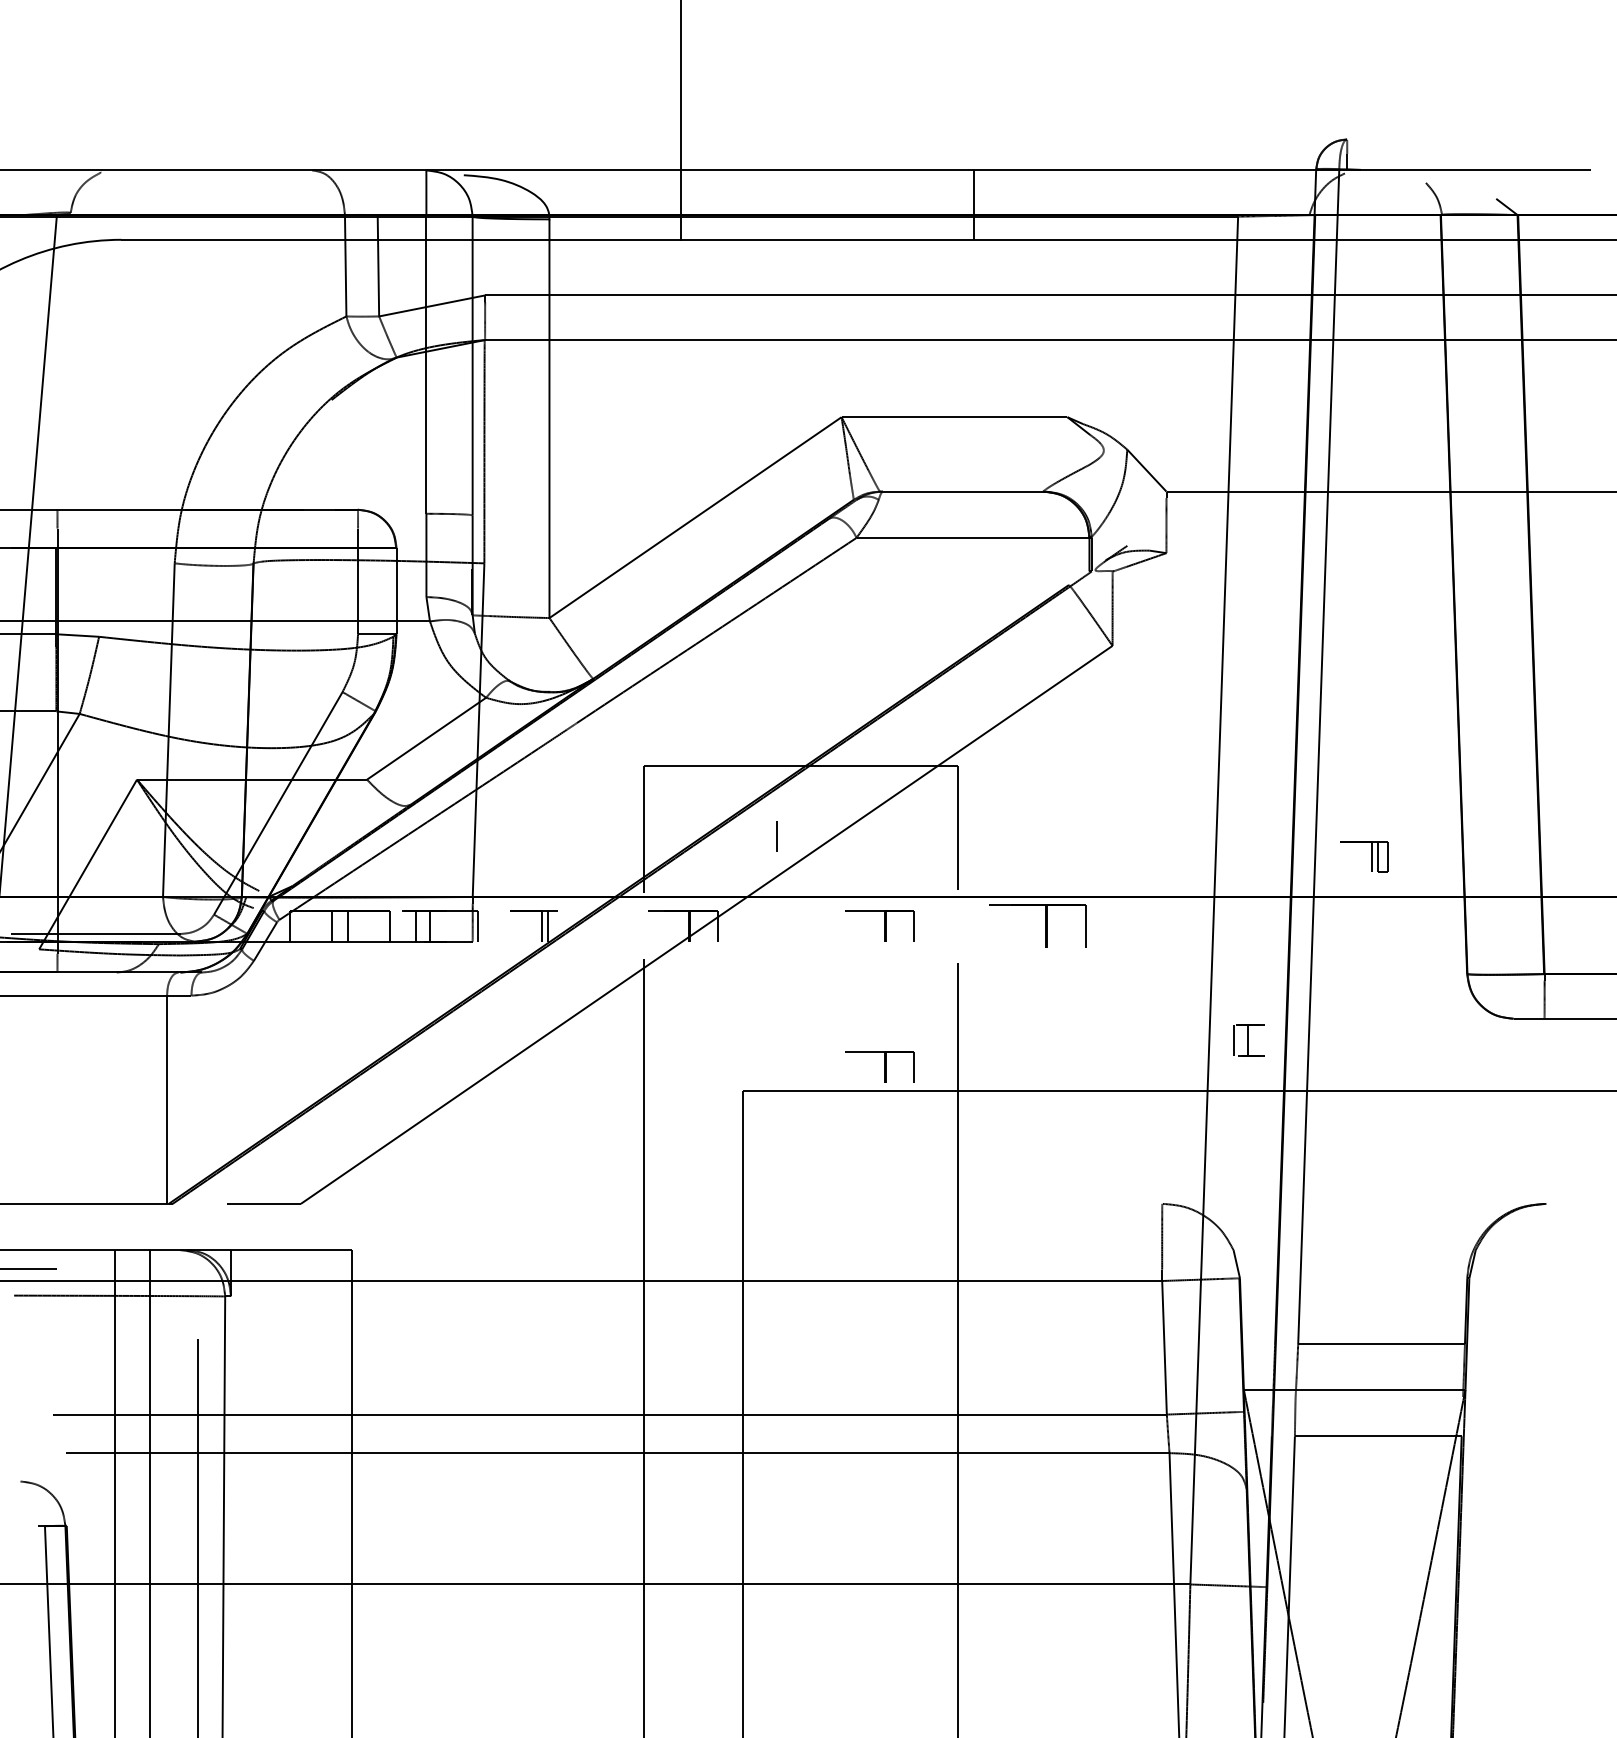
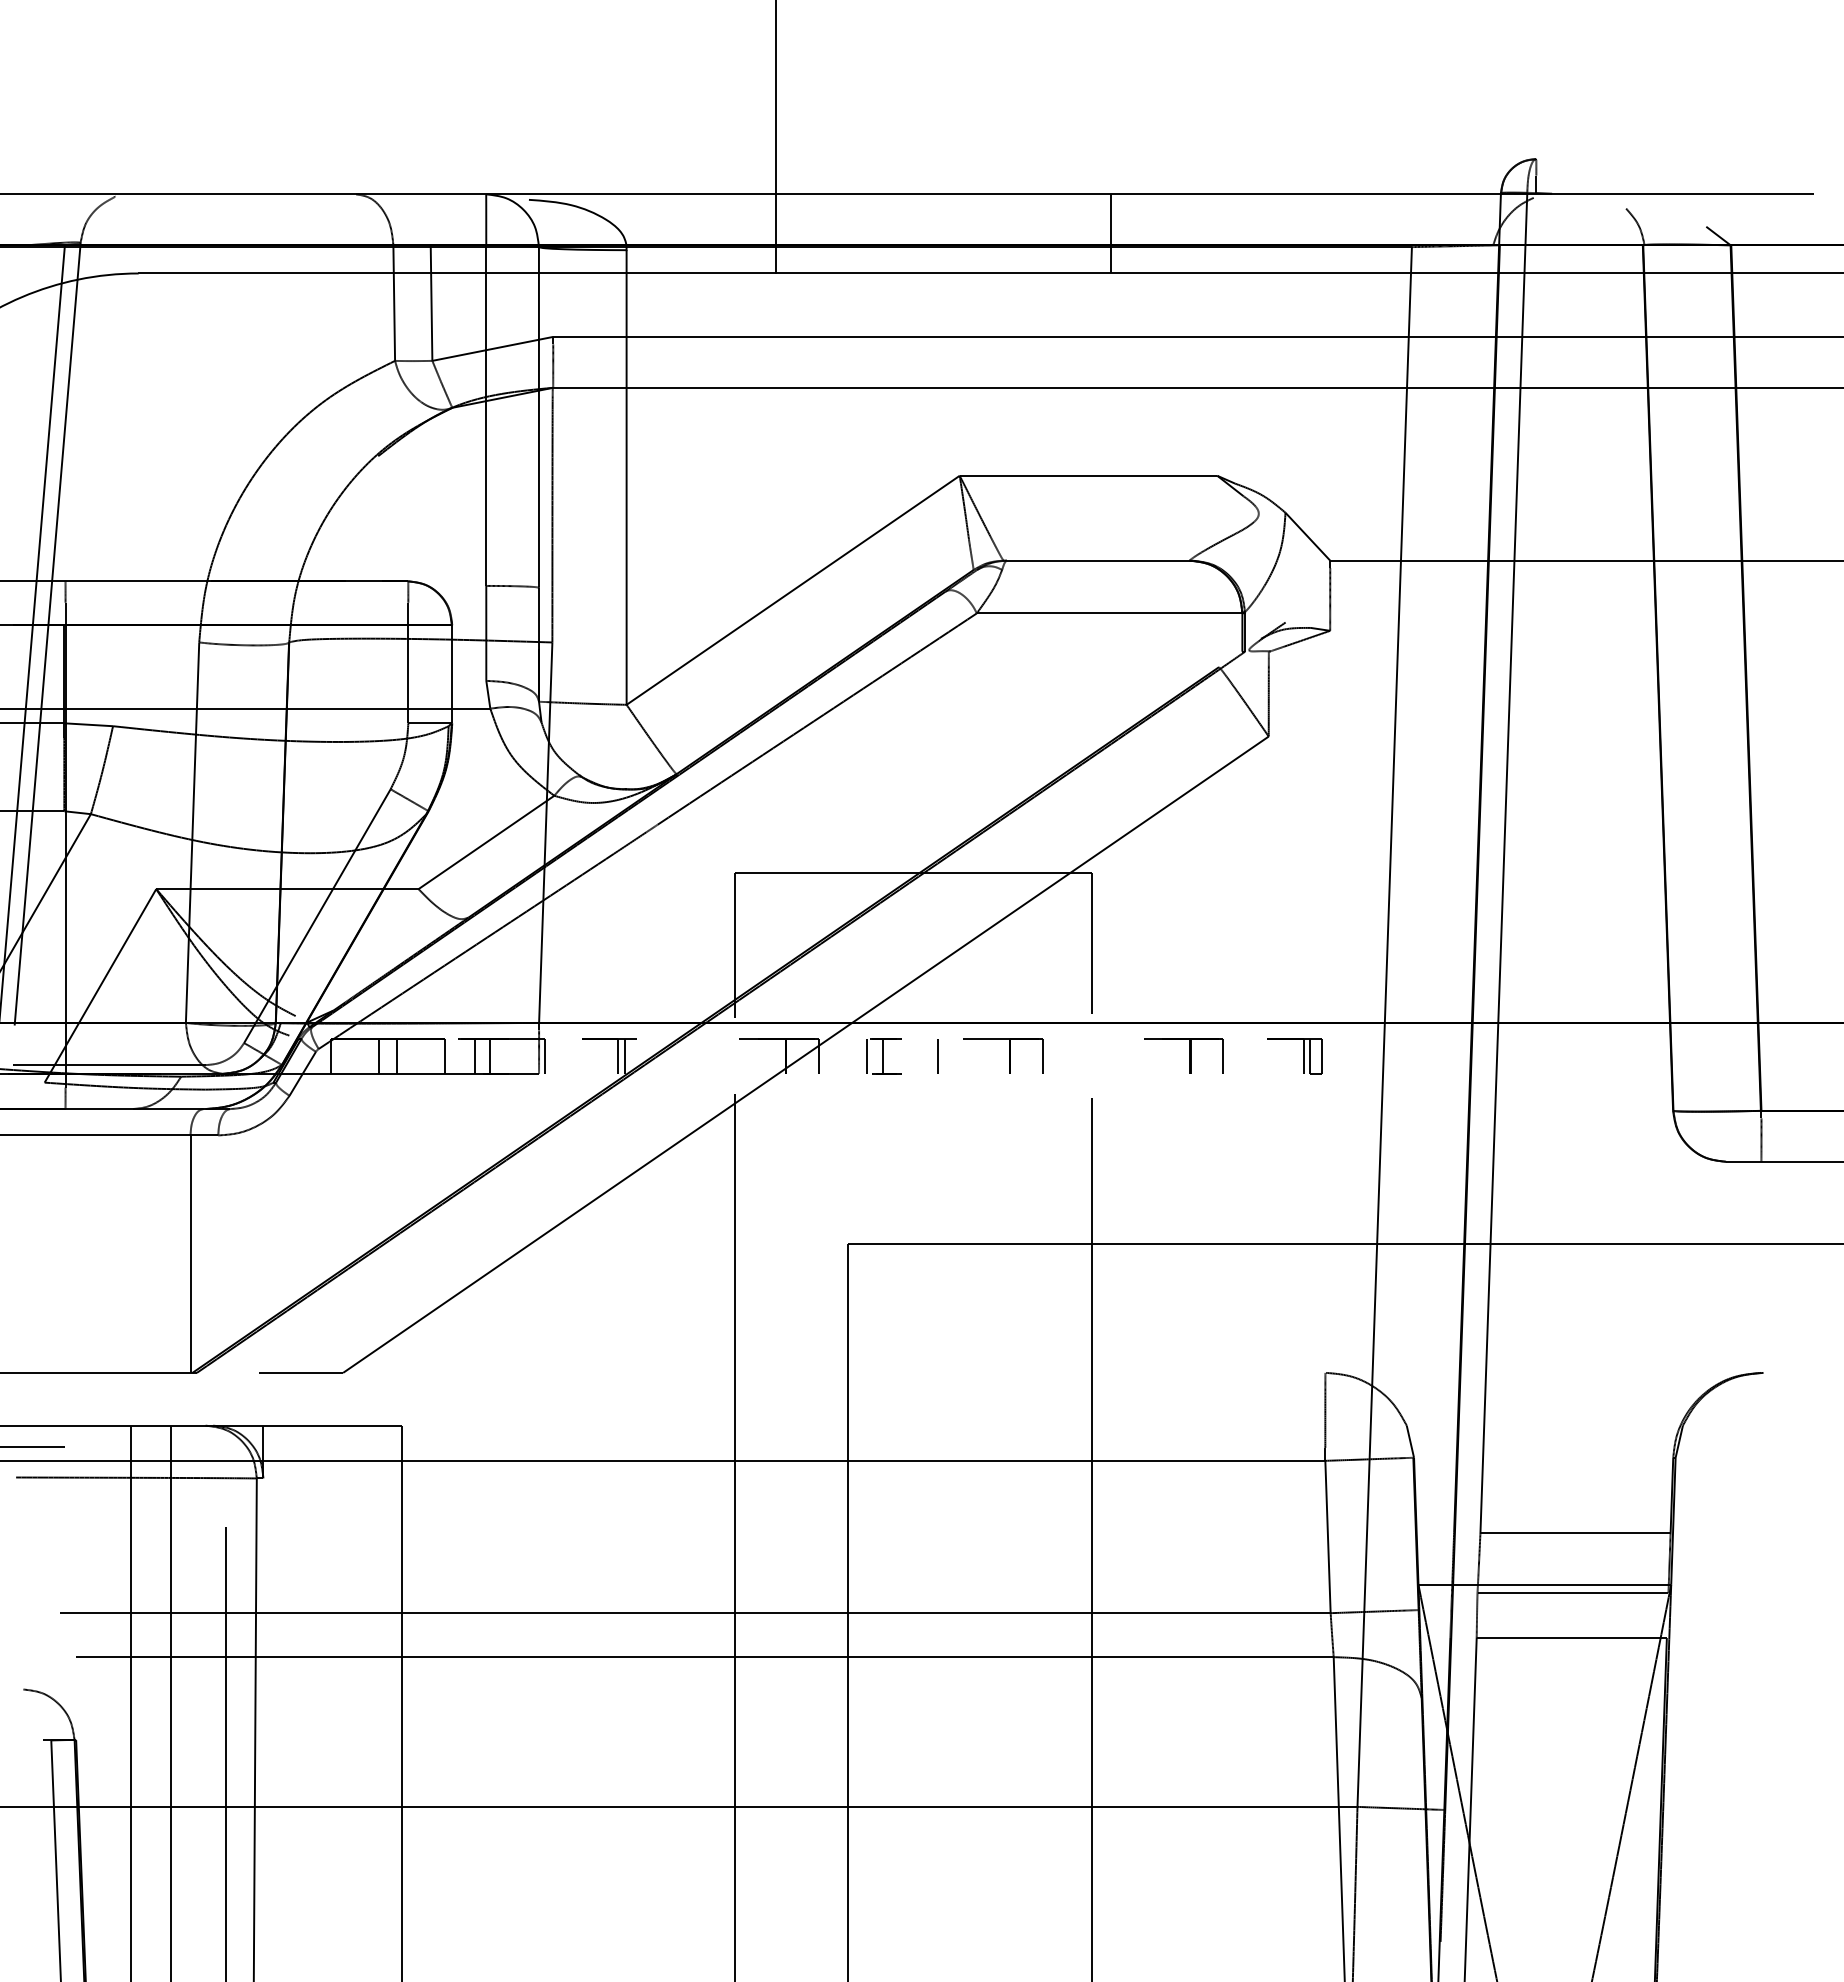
line: (41, 555) -> (47, 633), added
line: (776, 836) -> (937, 1056), moved
part: (1371, 857) -> (1303, 1056), moved
part: (1037, 925) -> (1183, 1055), size x0.71
part: (1248, 1040) -> (883, 1056), moved
part: (879, 1066) -> (1003, 1216), removed
line: (1378, 1397) -> (1572, 1593), added

